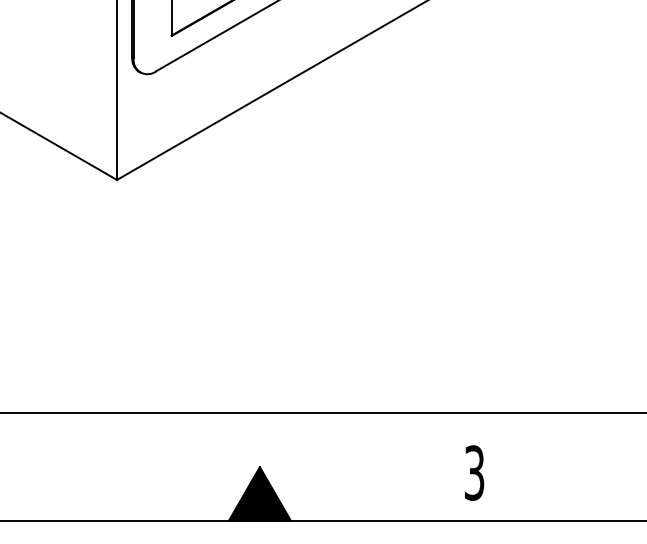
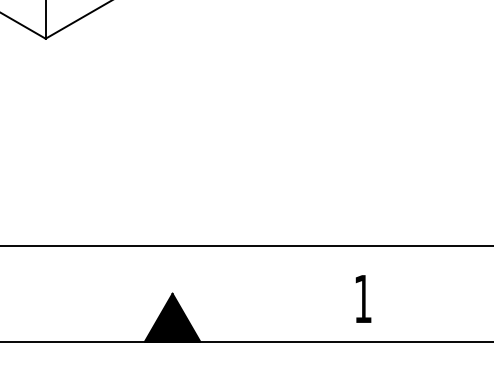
text: (474, 472) -> (363, 298), 3 -> 1

